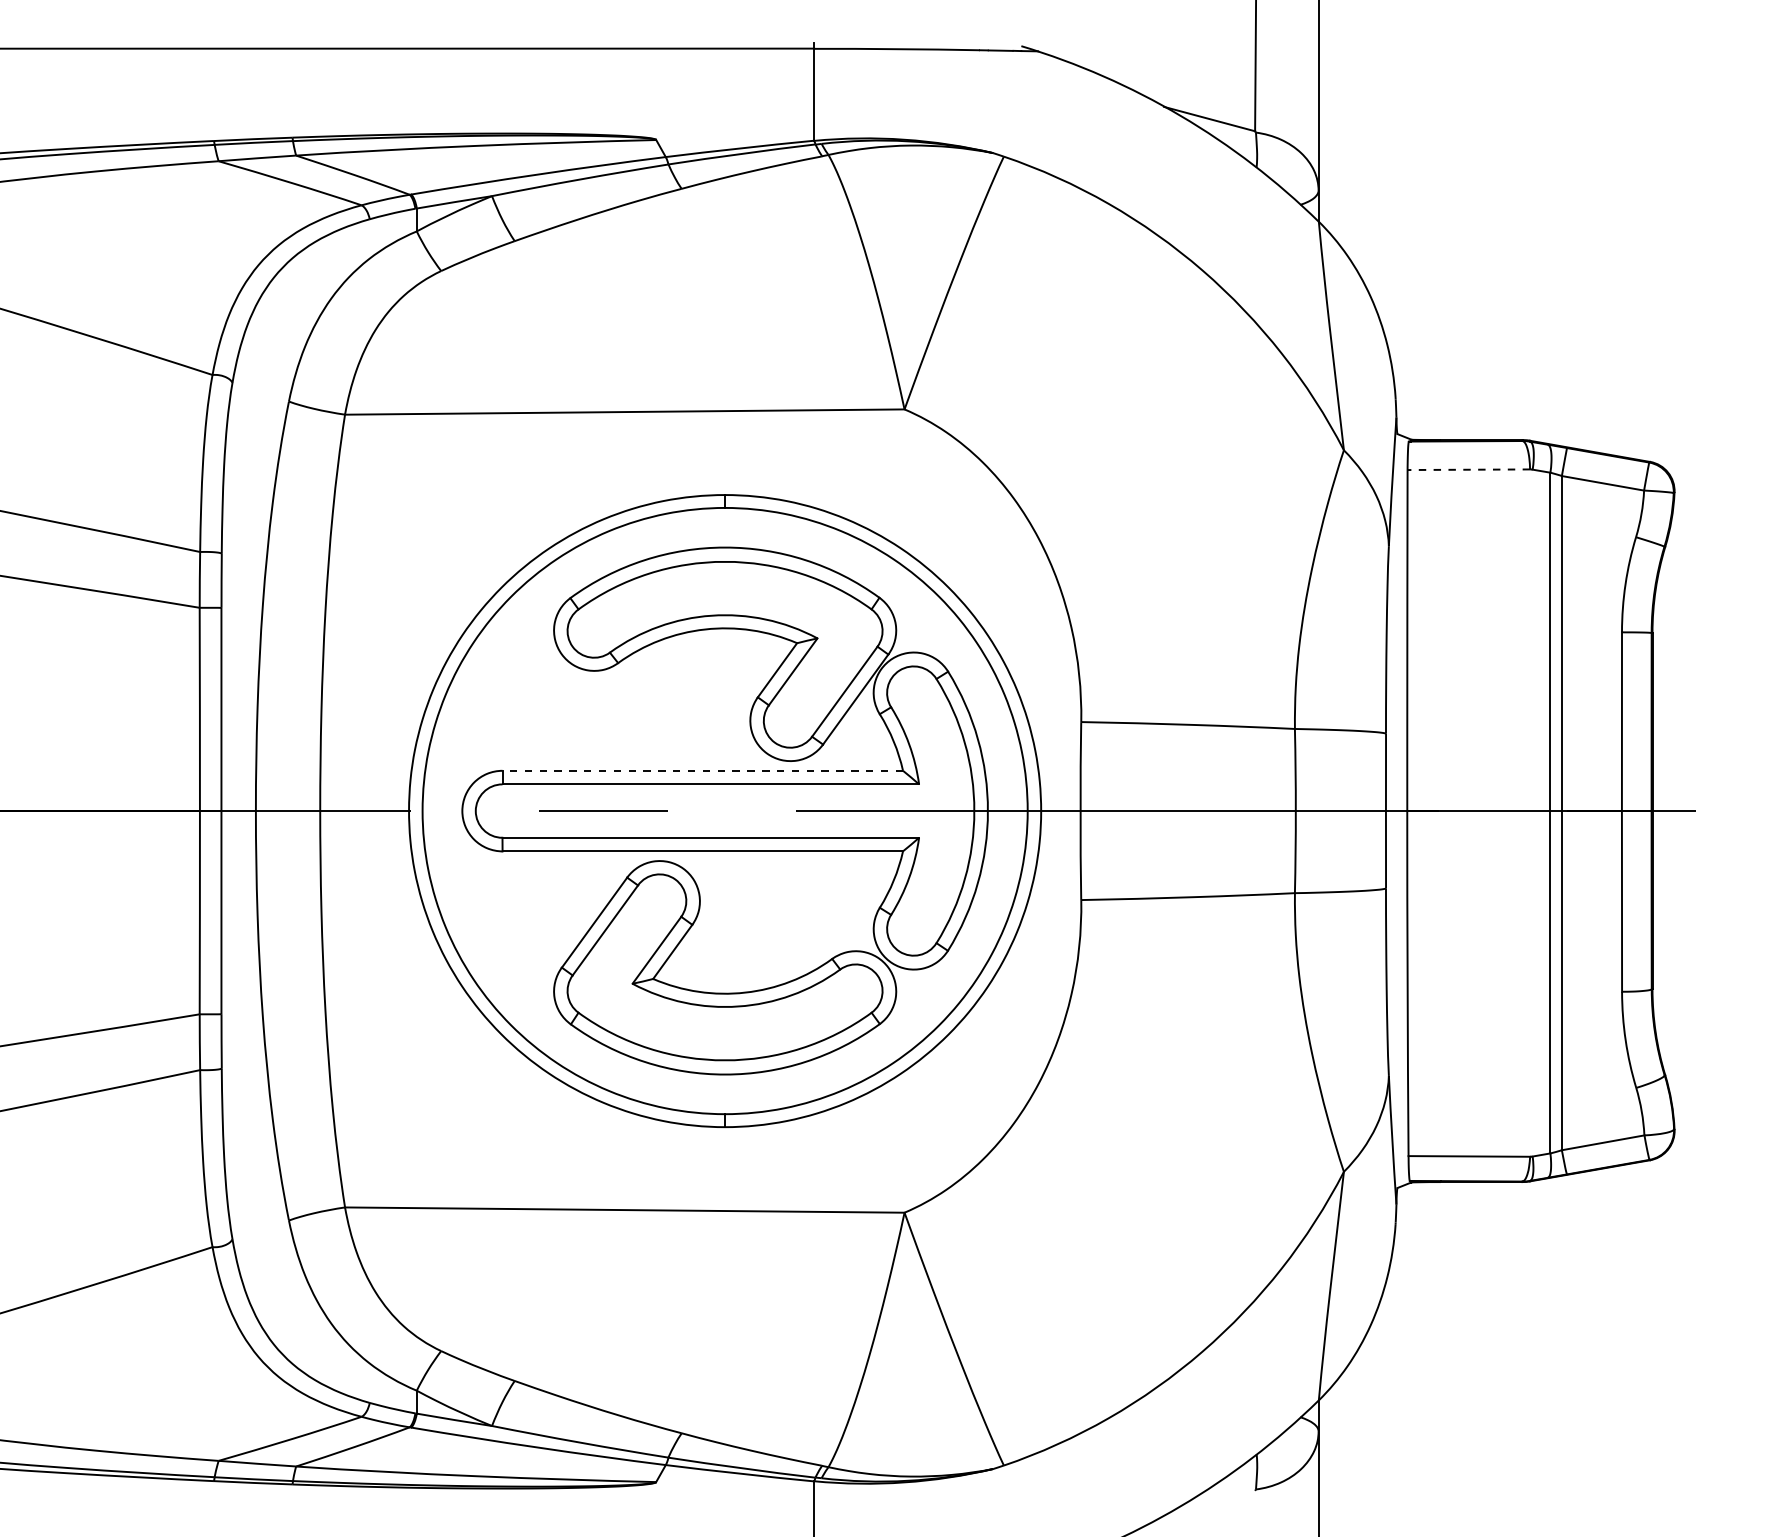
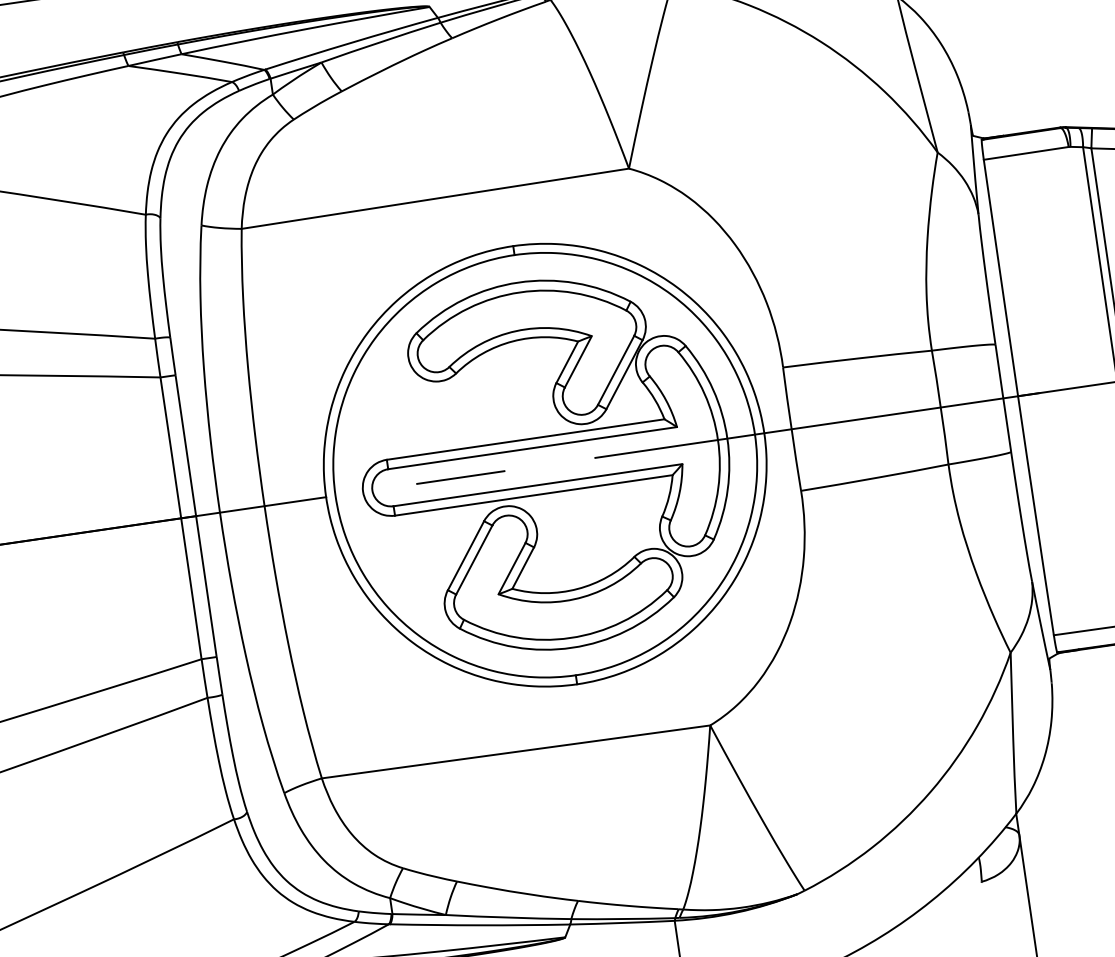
line: (1468, 469) -> (1025, 153), dashed -> solid
line: (702, 770) -> (525, 439), dashed -> solid

